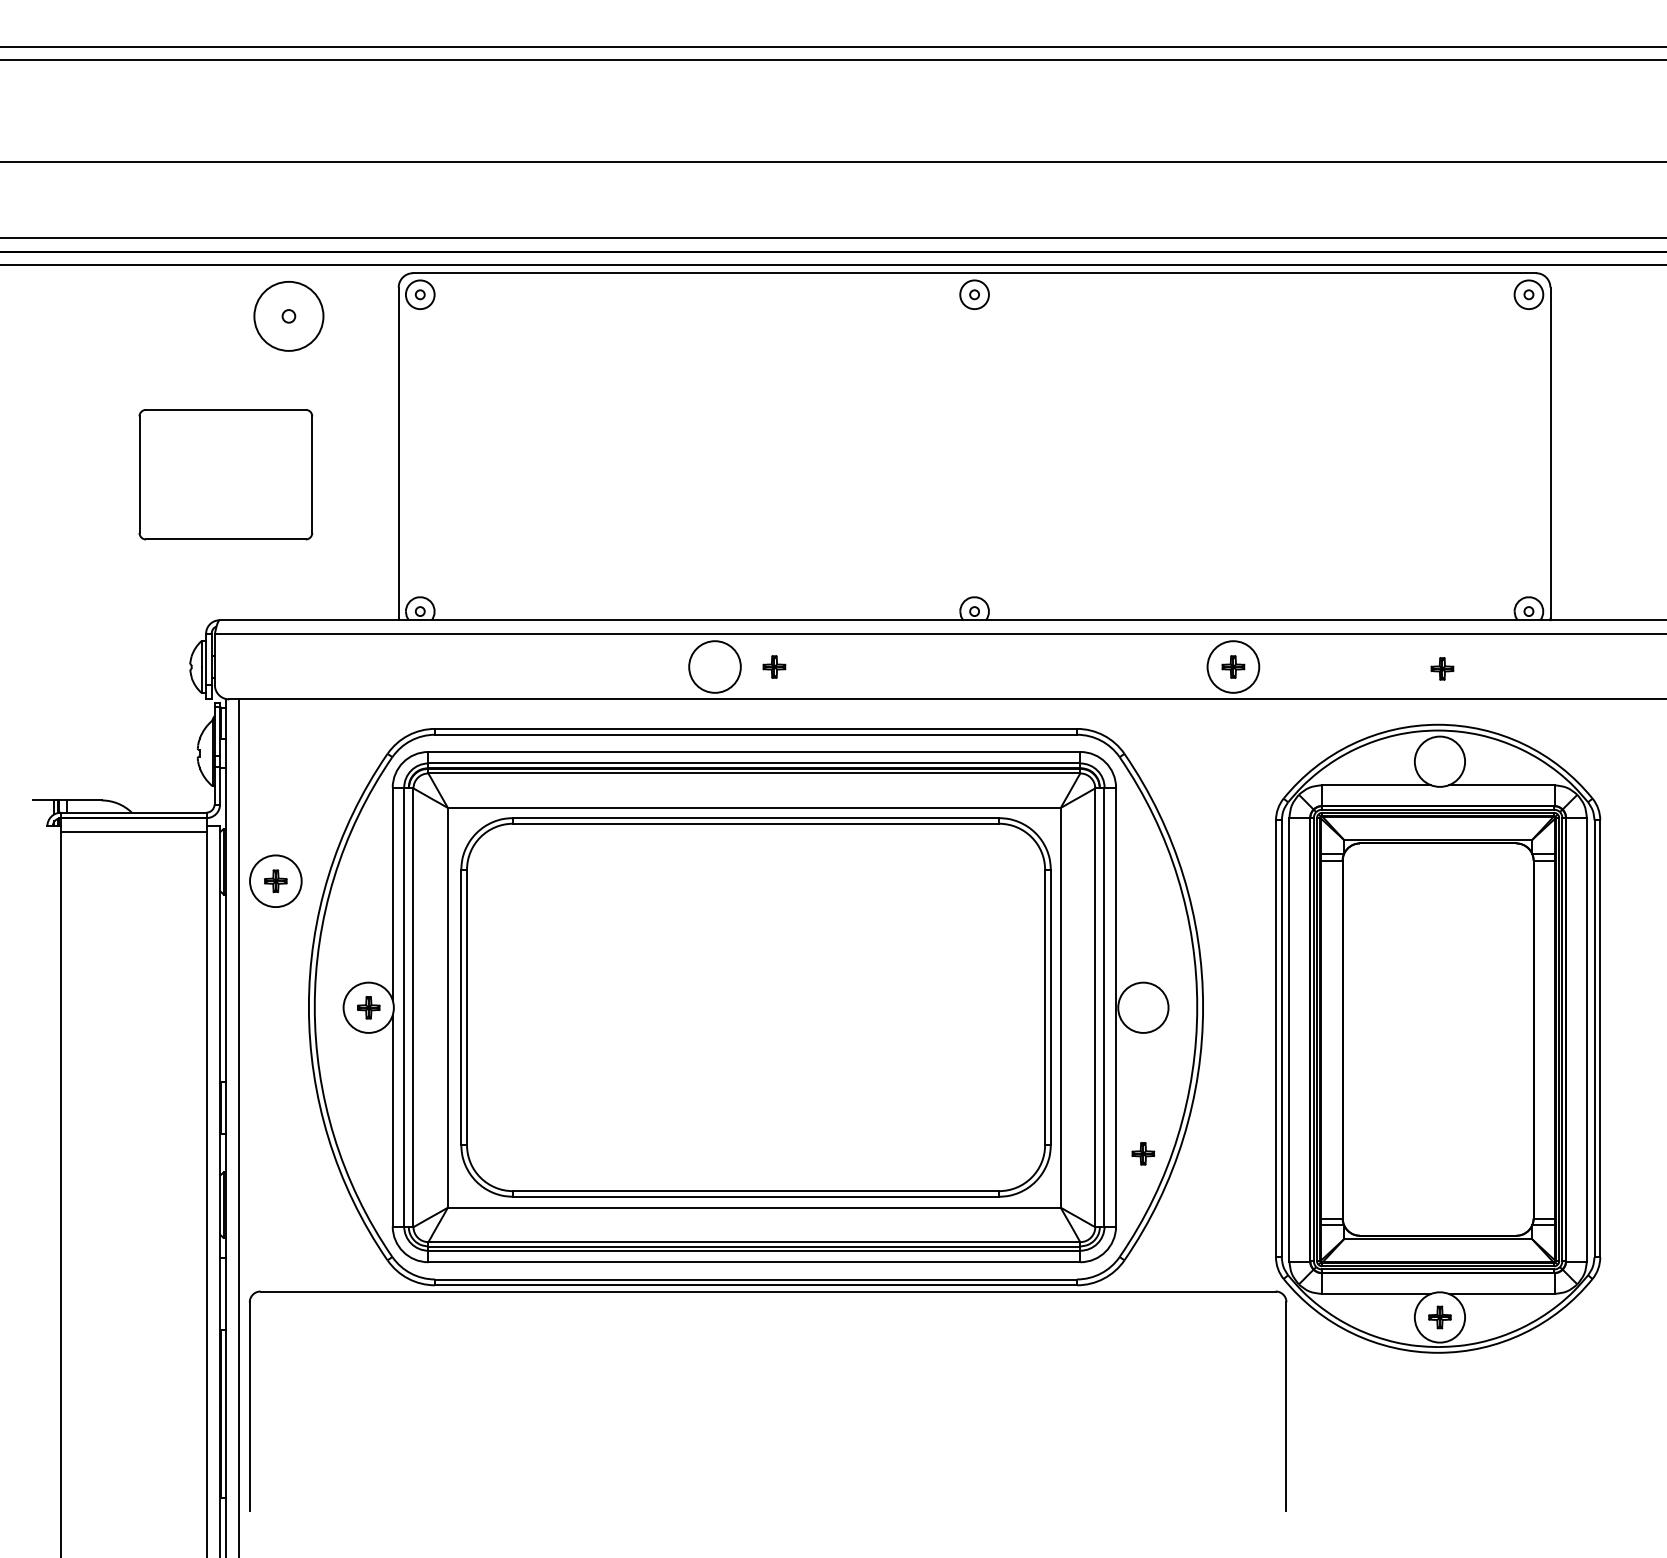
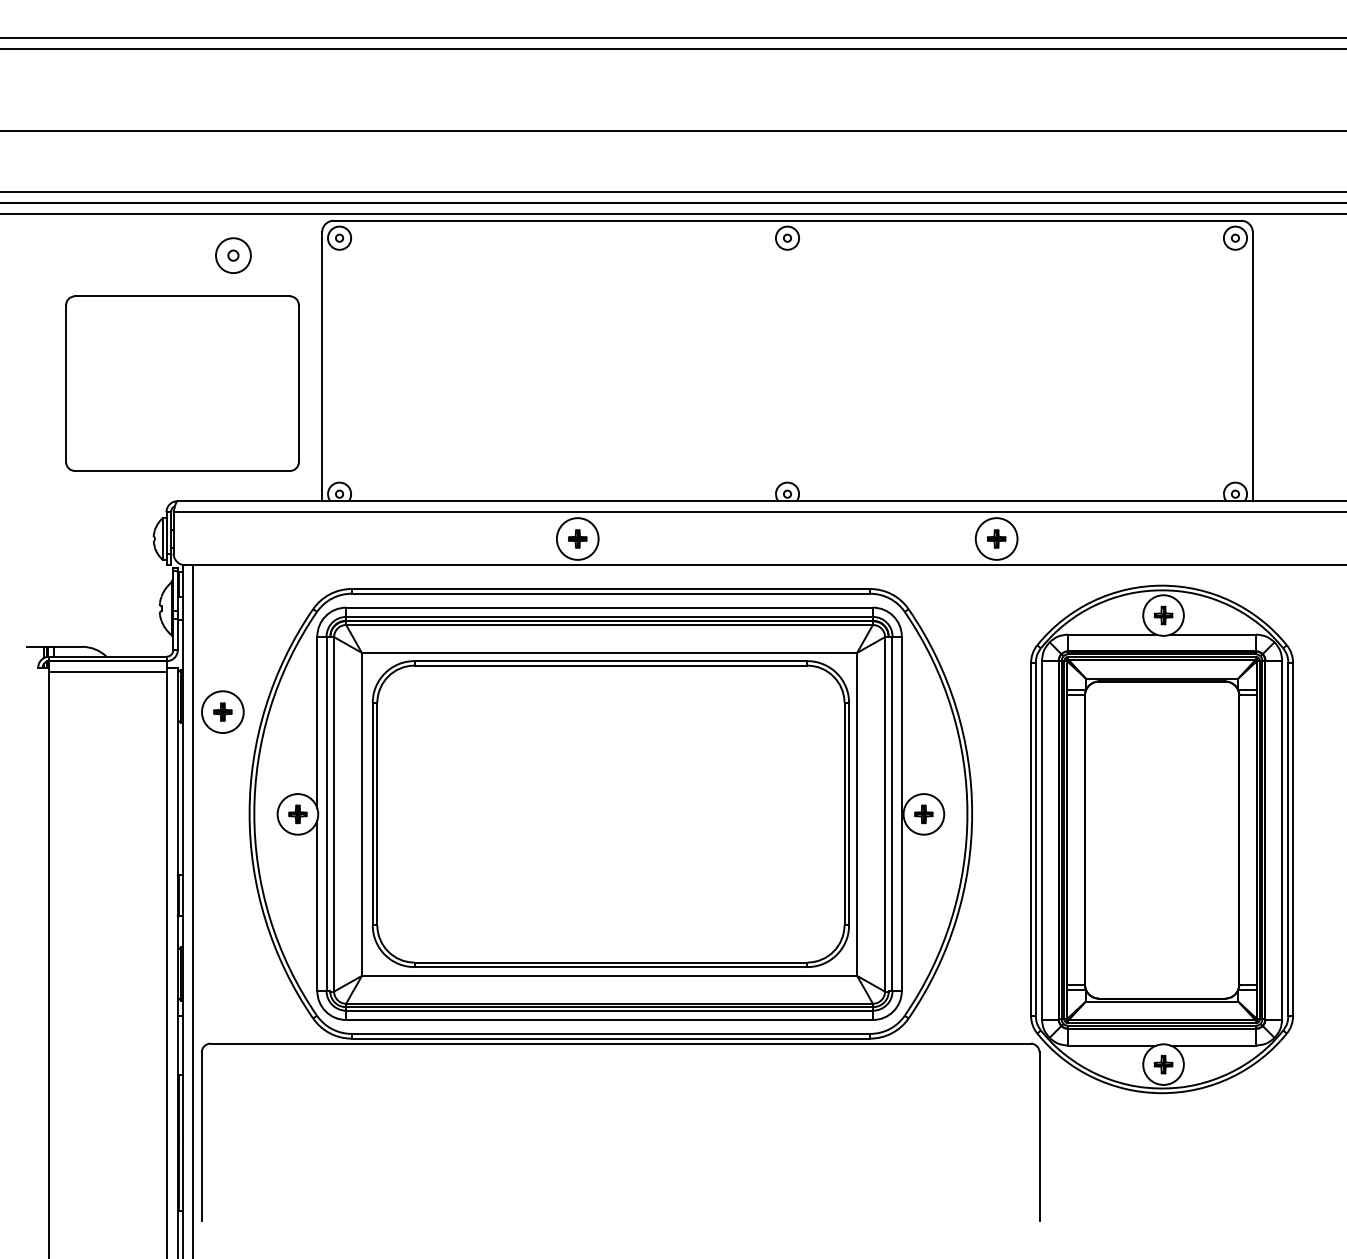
circle: (288, 316) -> (233, 255), size x0.62
part: (225, 474) -> (182, 383), size x1.67
part: (774, 666) -> (577, 538), moved
part: (1442, 668) -> (1163, 615), moved
part: (1142, 1153) -> (923, 814), moved

